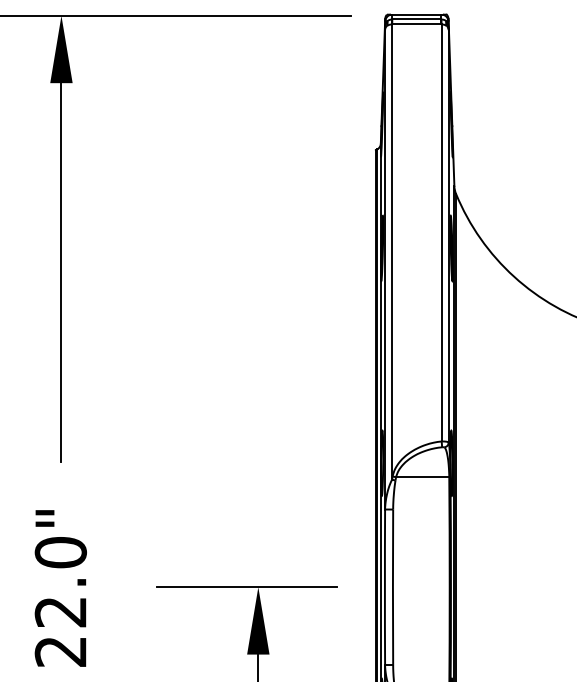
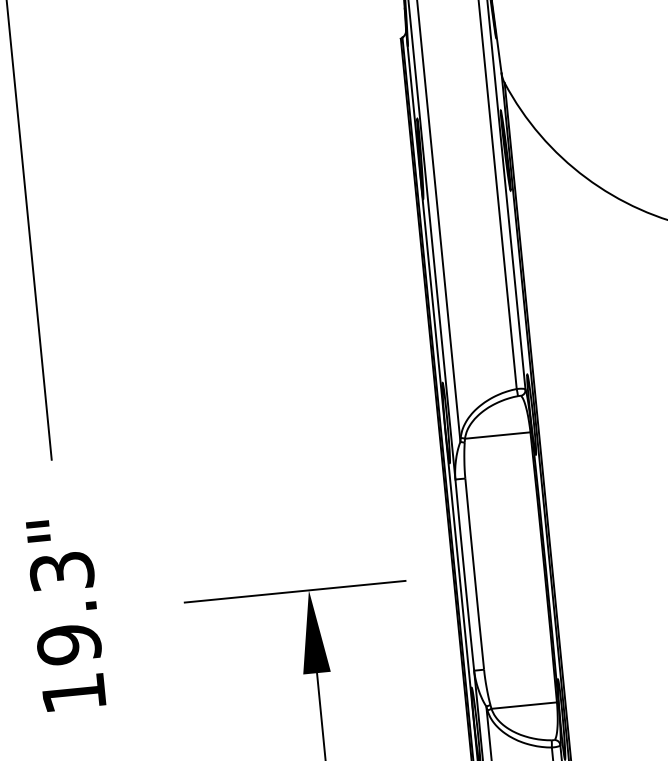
text: (60, 601) -> (67, 631), 22.0" -> 19.3"

